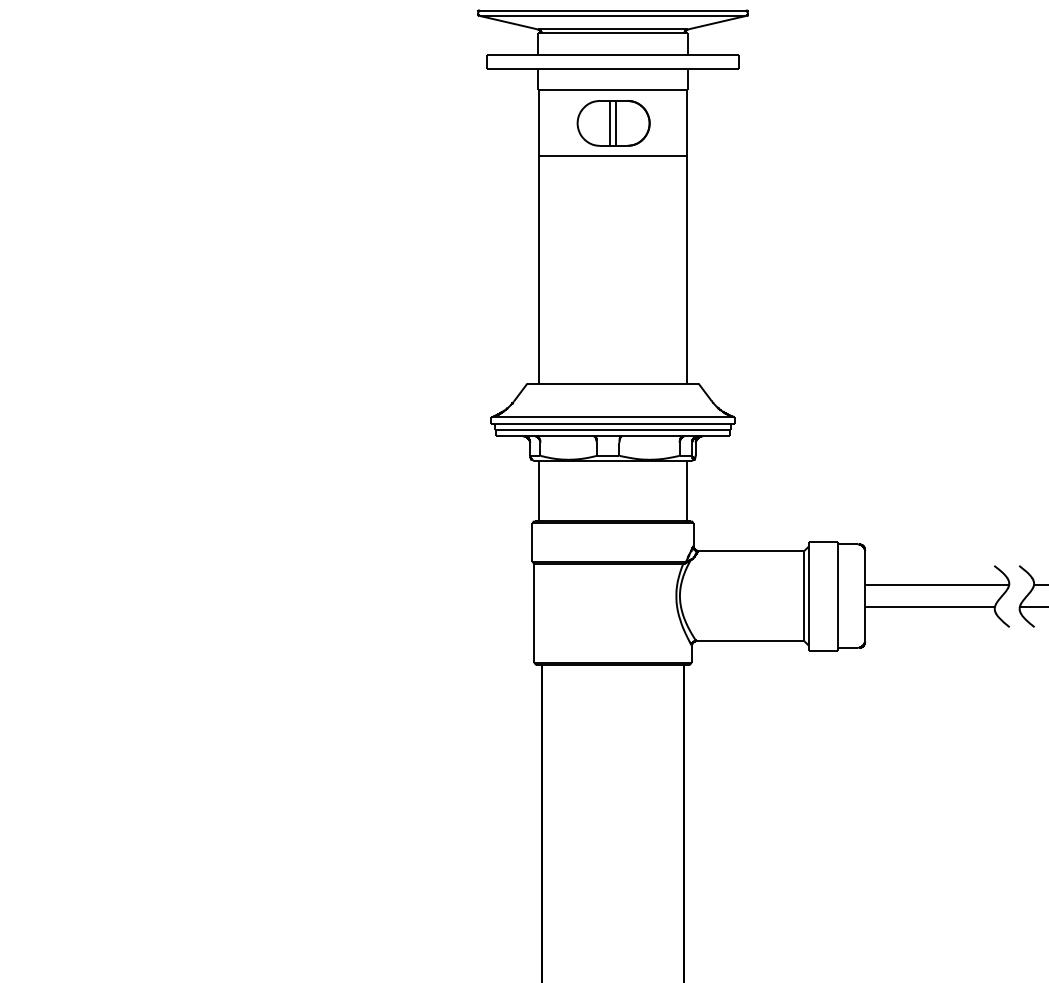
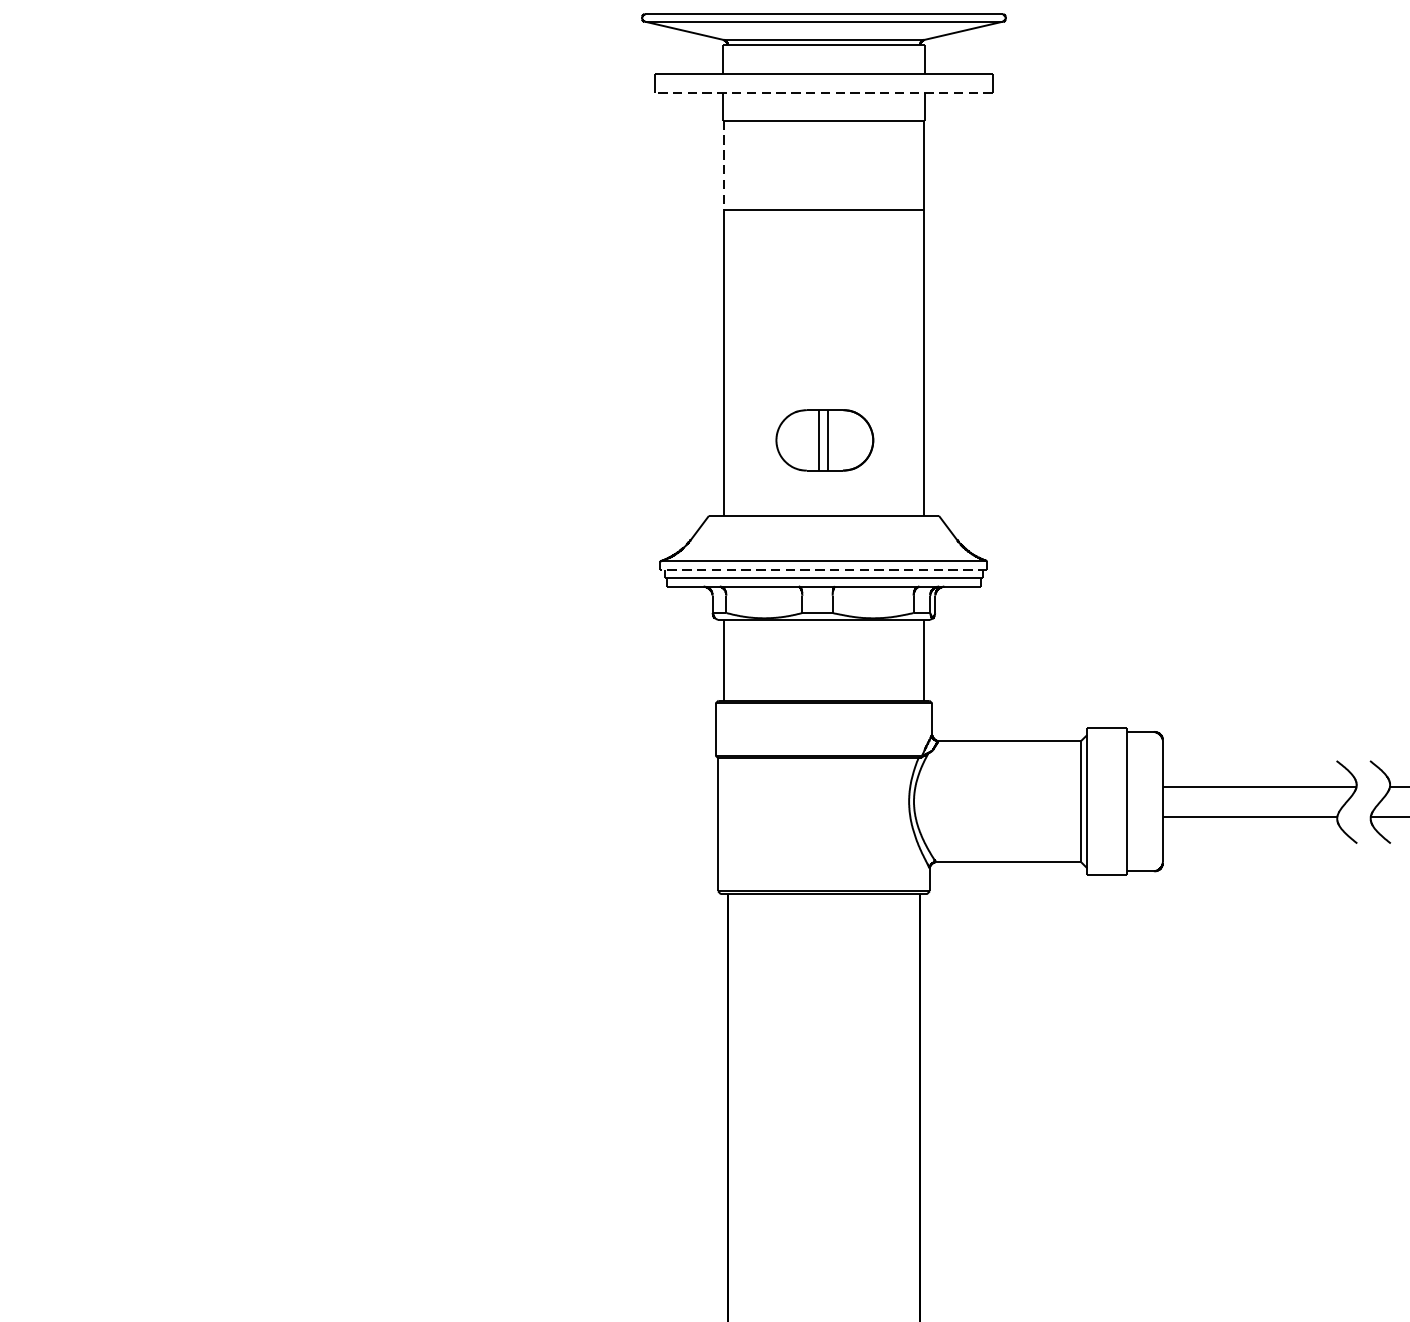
line: (613, 68) -> (824, 92), solid -> dashed
line: (538, 123) -> (723, 166), solid -> dashed
part: (613, 123) -> (824, 440), moved
line: (612, 424) -> (823, 570), solid -> dashed

